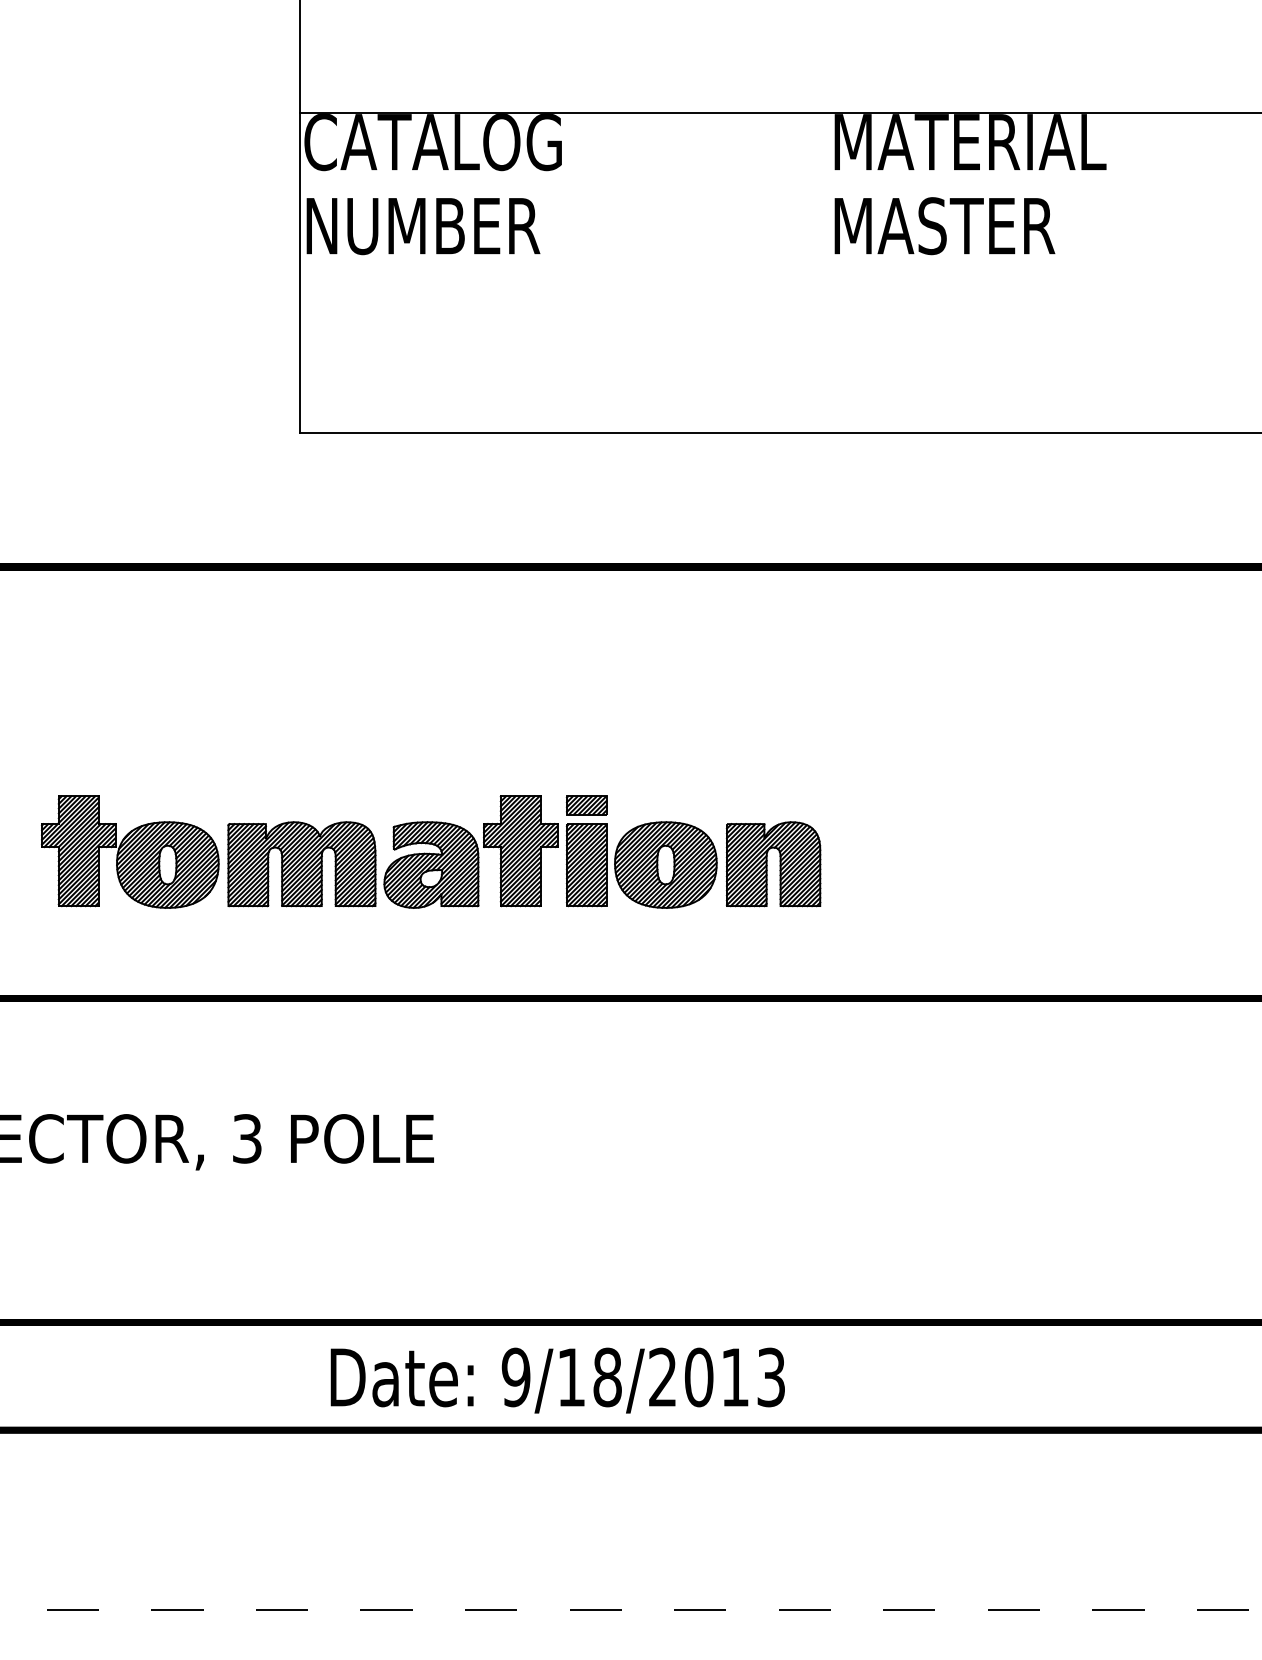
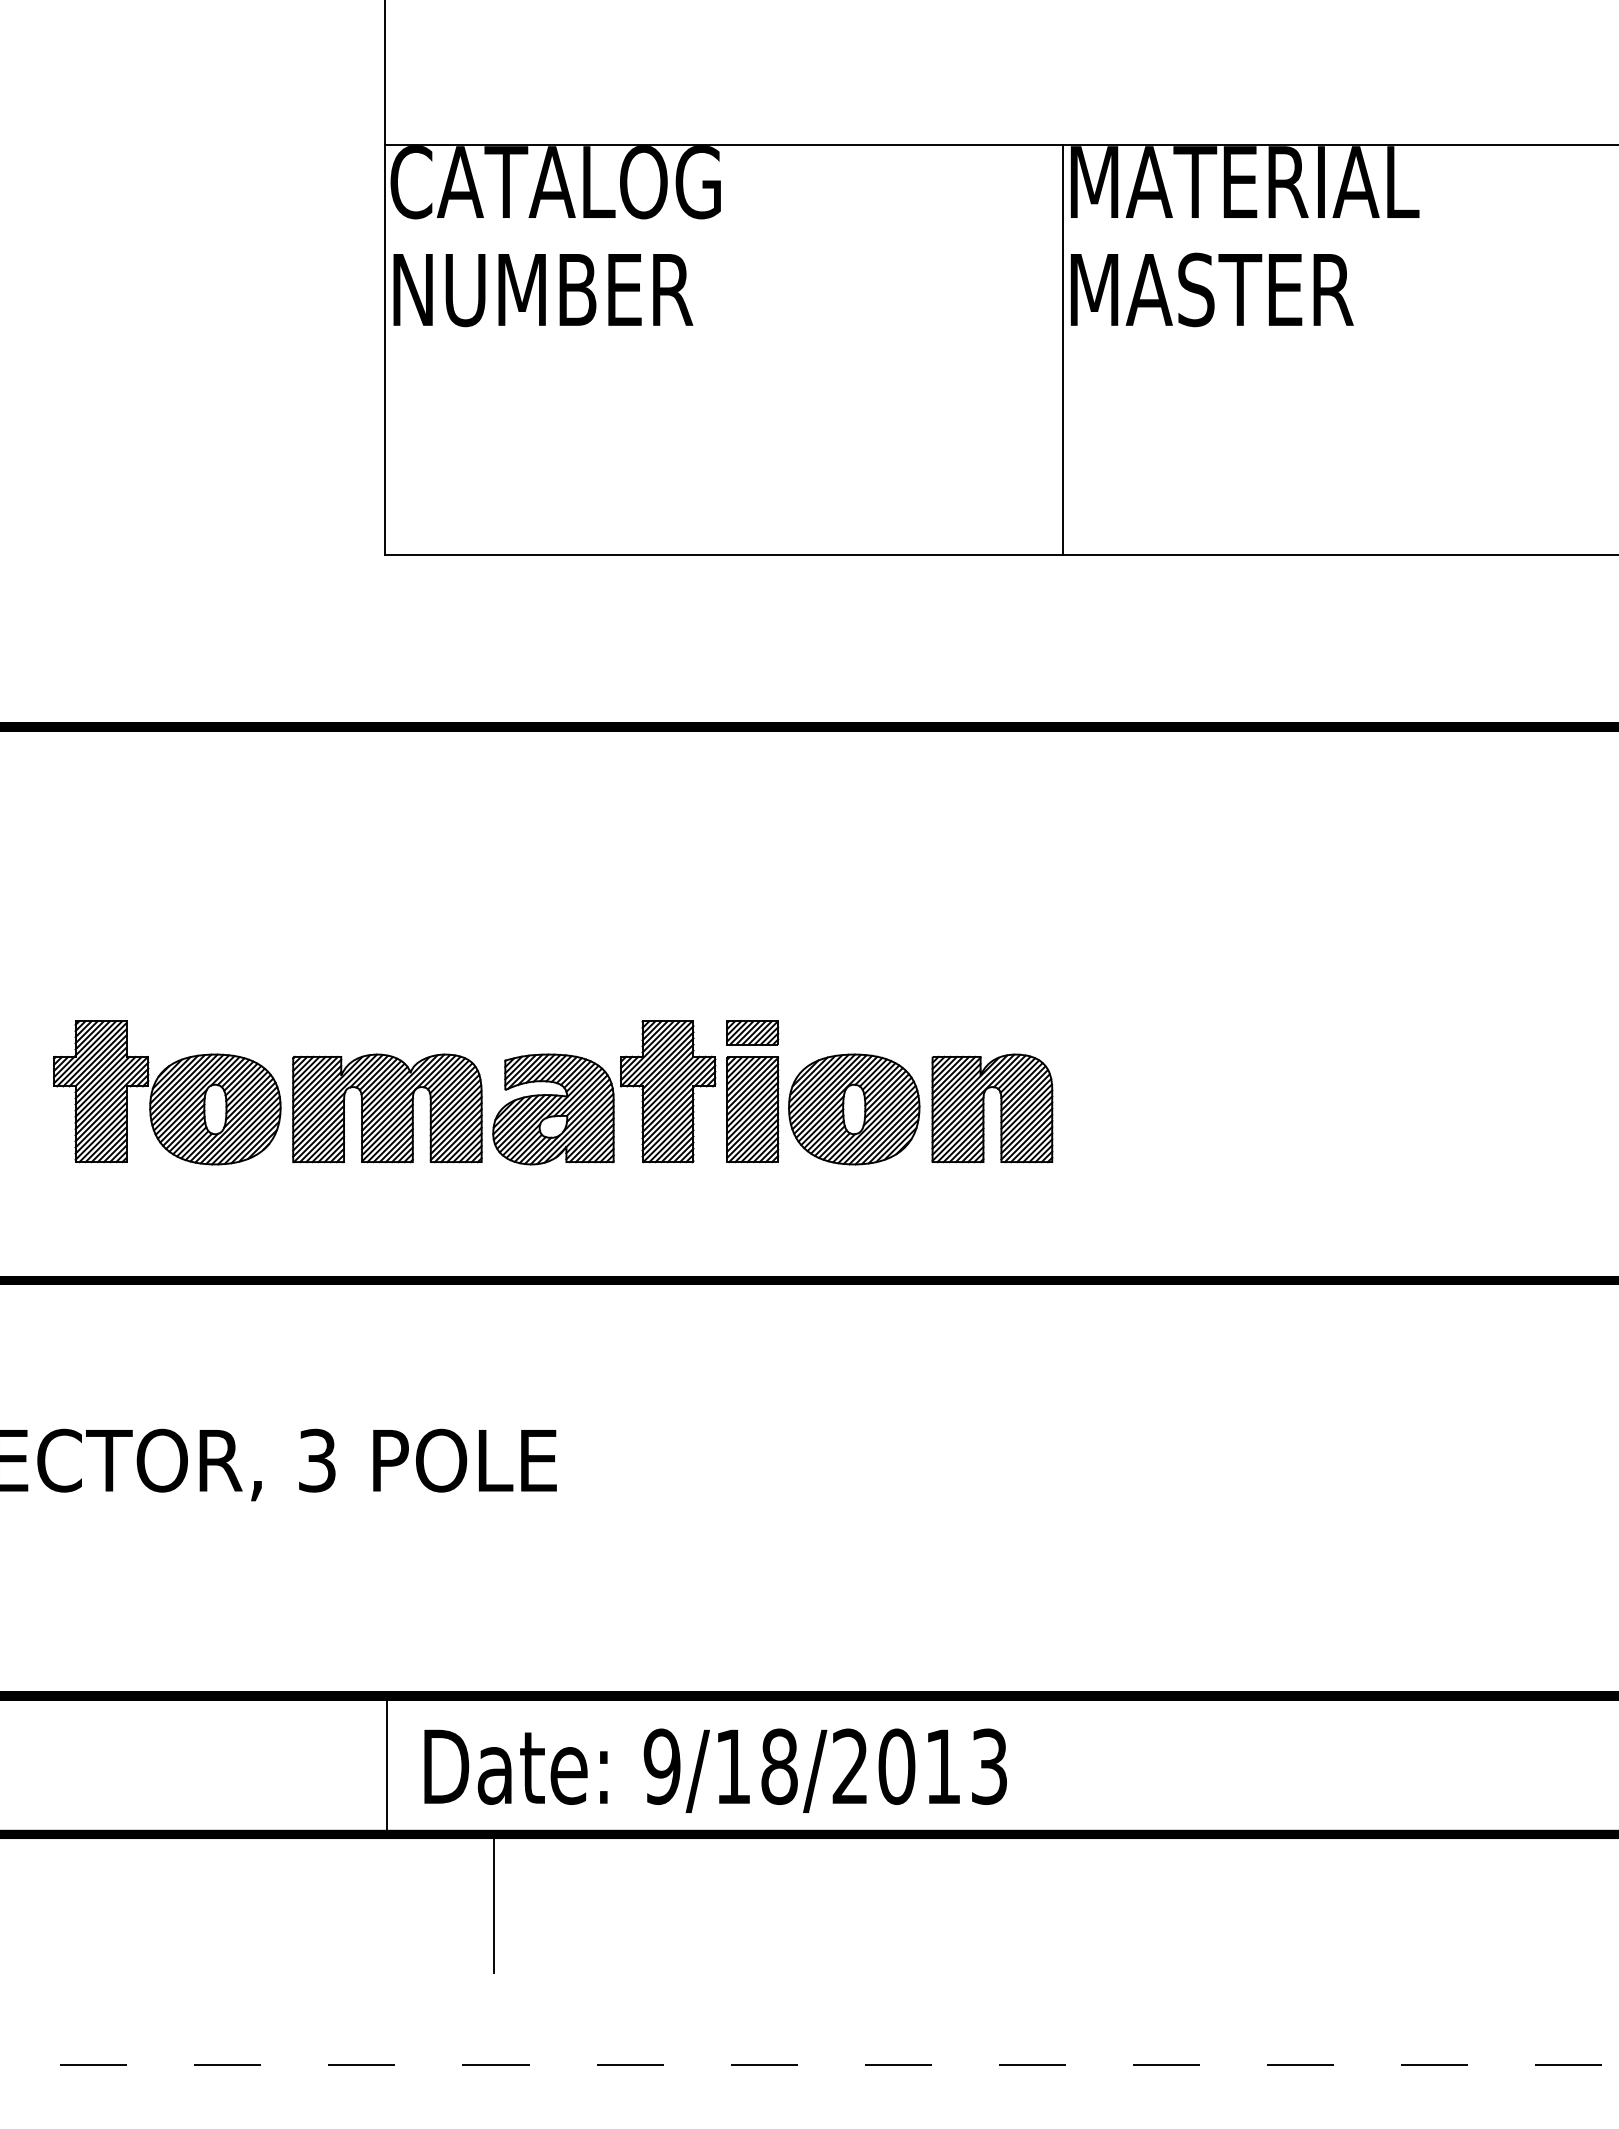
line: (828, 272) -> (1062, 349), added
line: (301, 1376) -> (386, 1765), added
line: (385, 1484) -> (494, 1903), added

